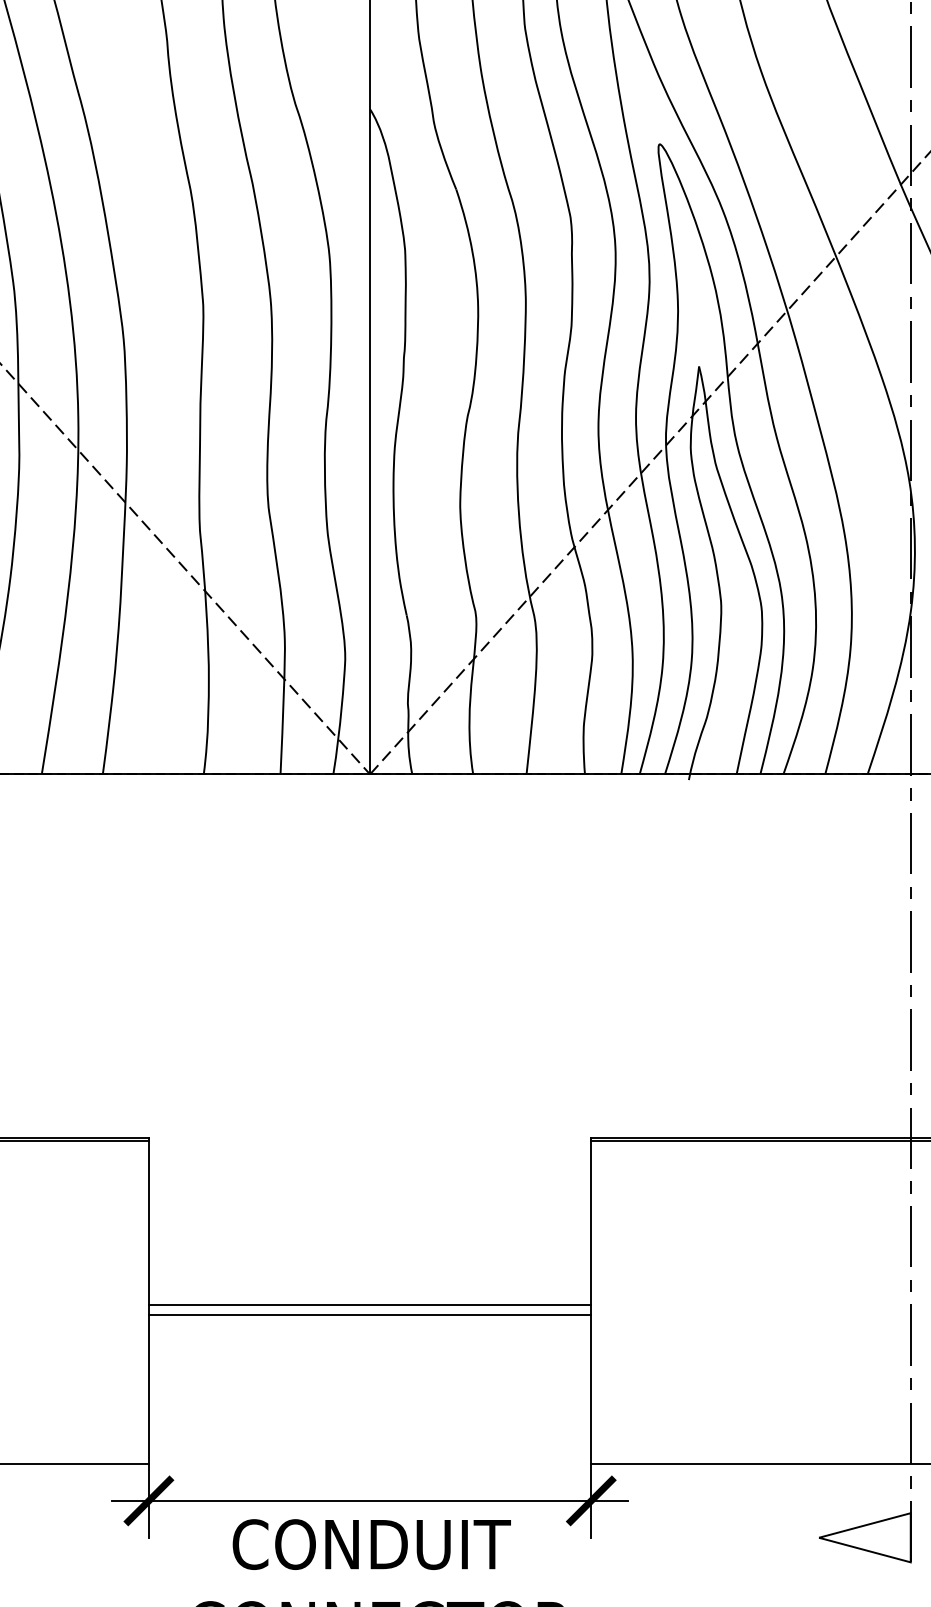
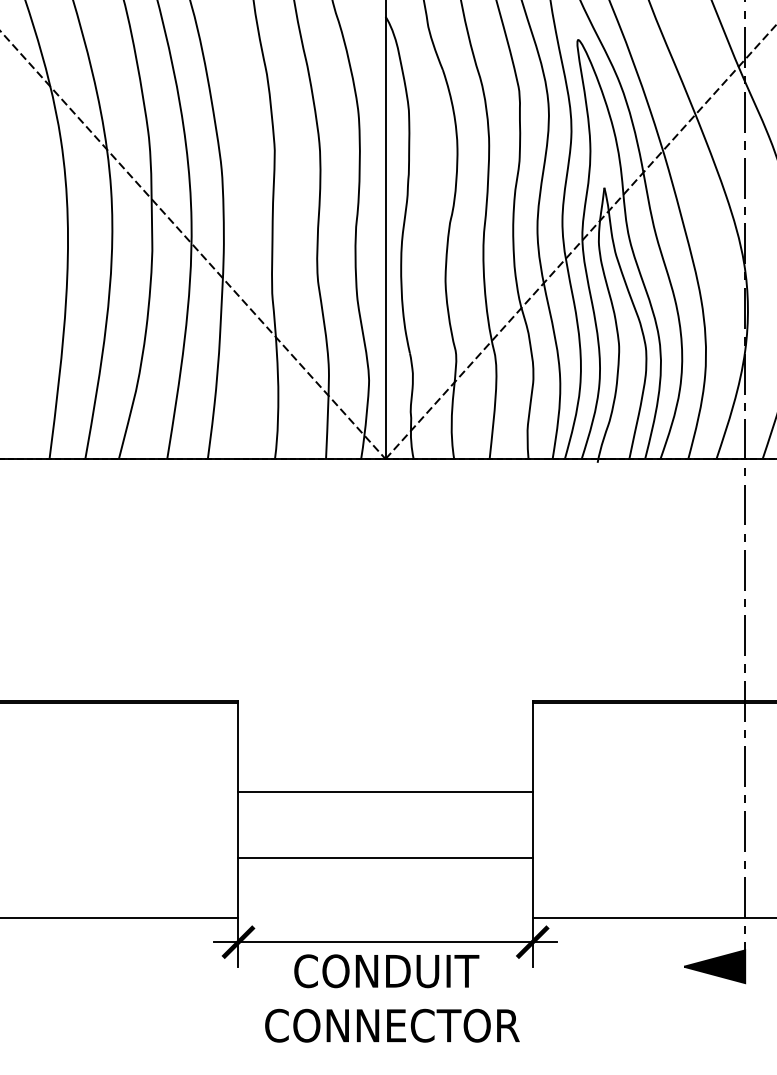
line: (369, 1304) -> (385, 857), moved
line: (369, 1314) -> (385, 792), moved
fill: (864, 1537) -> (714, 966), added

